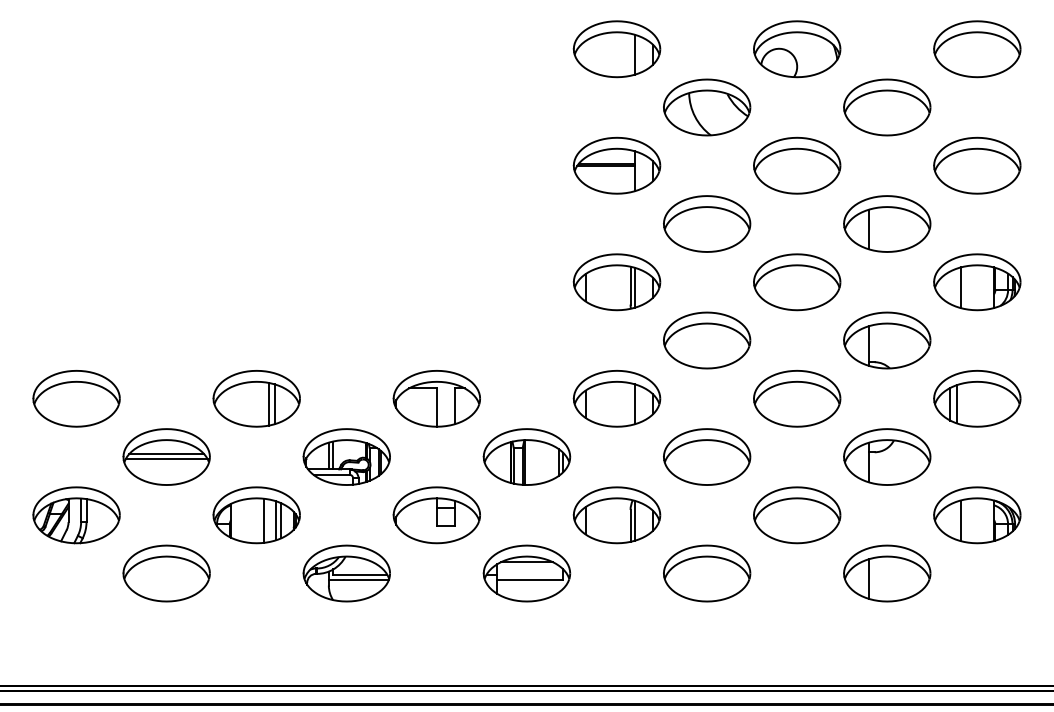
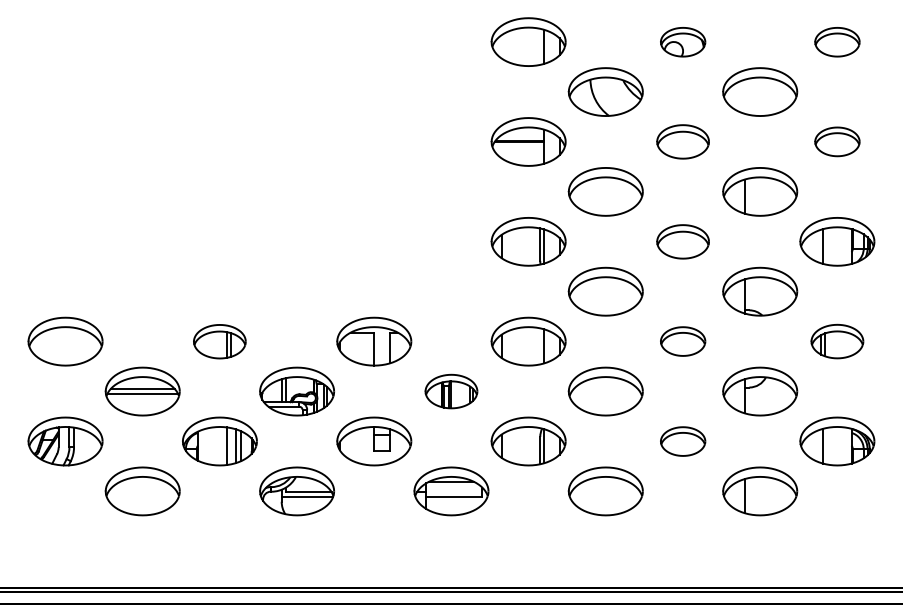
part: (797, 49) -> (683, 42), size x0.6
part: (977, 49) -> (837, 42), size x0.6
part: (797, 165) -> (683, 141), size x0.7
part: (977, 165) -> (837, 141), size x0.6
part: (797, 282) -> (683, 242), size x0.7
part: (256, 398) -> (219, 341), size x0.7
part: (797, 398) -> (683, 341), size x0.6
part: (977, 398) -> (837, 341), size x0.7
part: (526, 456) -> (451, 391), size x0.7
part: (797, 515) -> (683, 441), size x0.6

